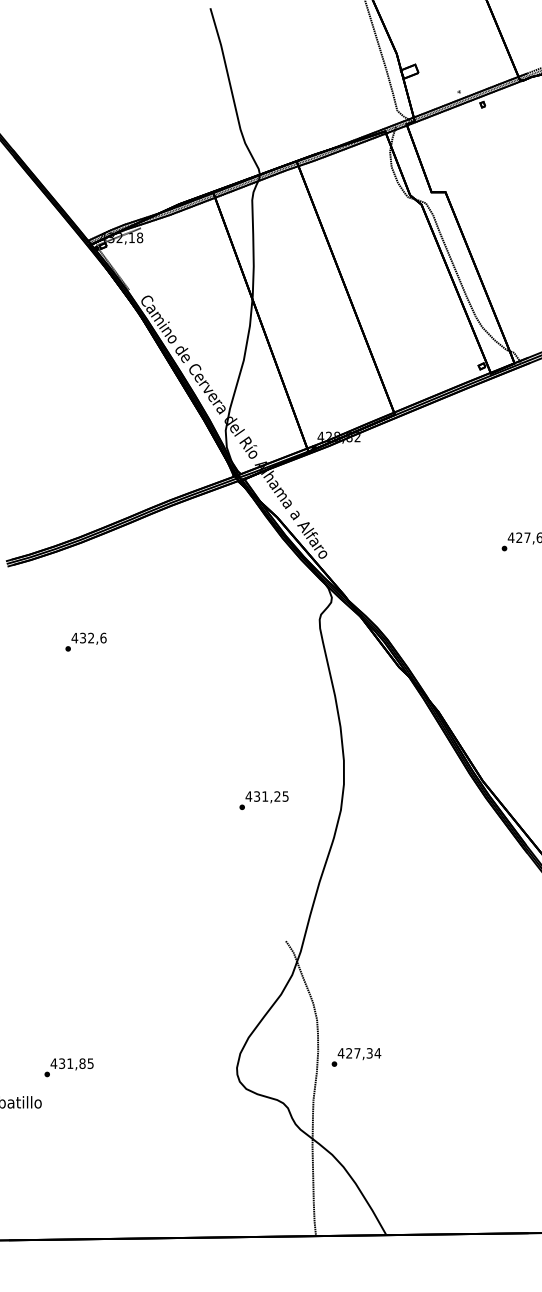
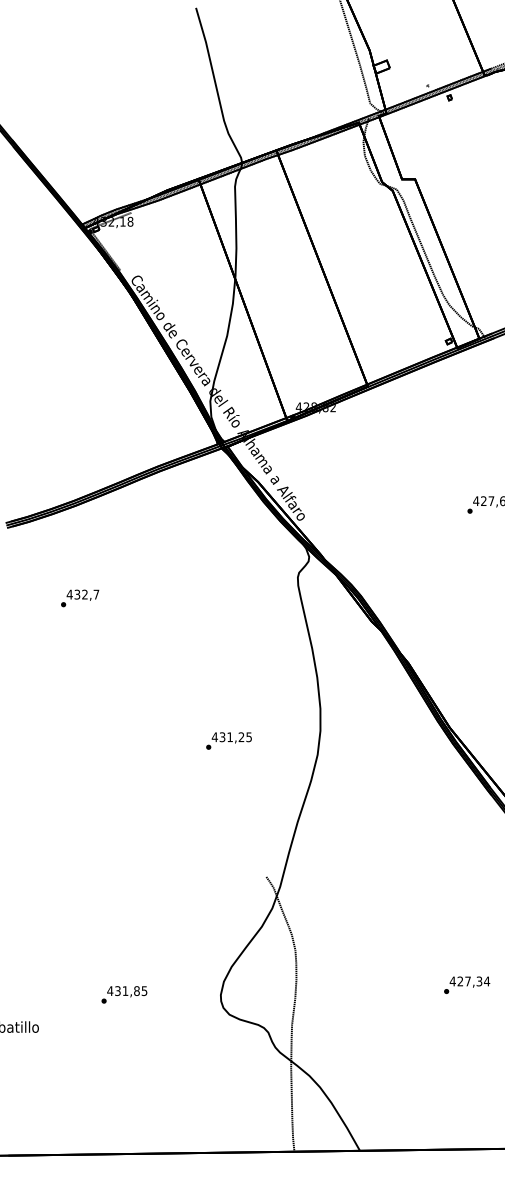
text: (103, 637) -> (96, 594), 432,6 -> 432,7
text: (263, 800) -> (228, 740), moved
text: (356, 1056) -> (467, 984), moved
text: (69, 1067) -> (124, 994), moved

